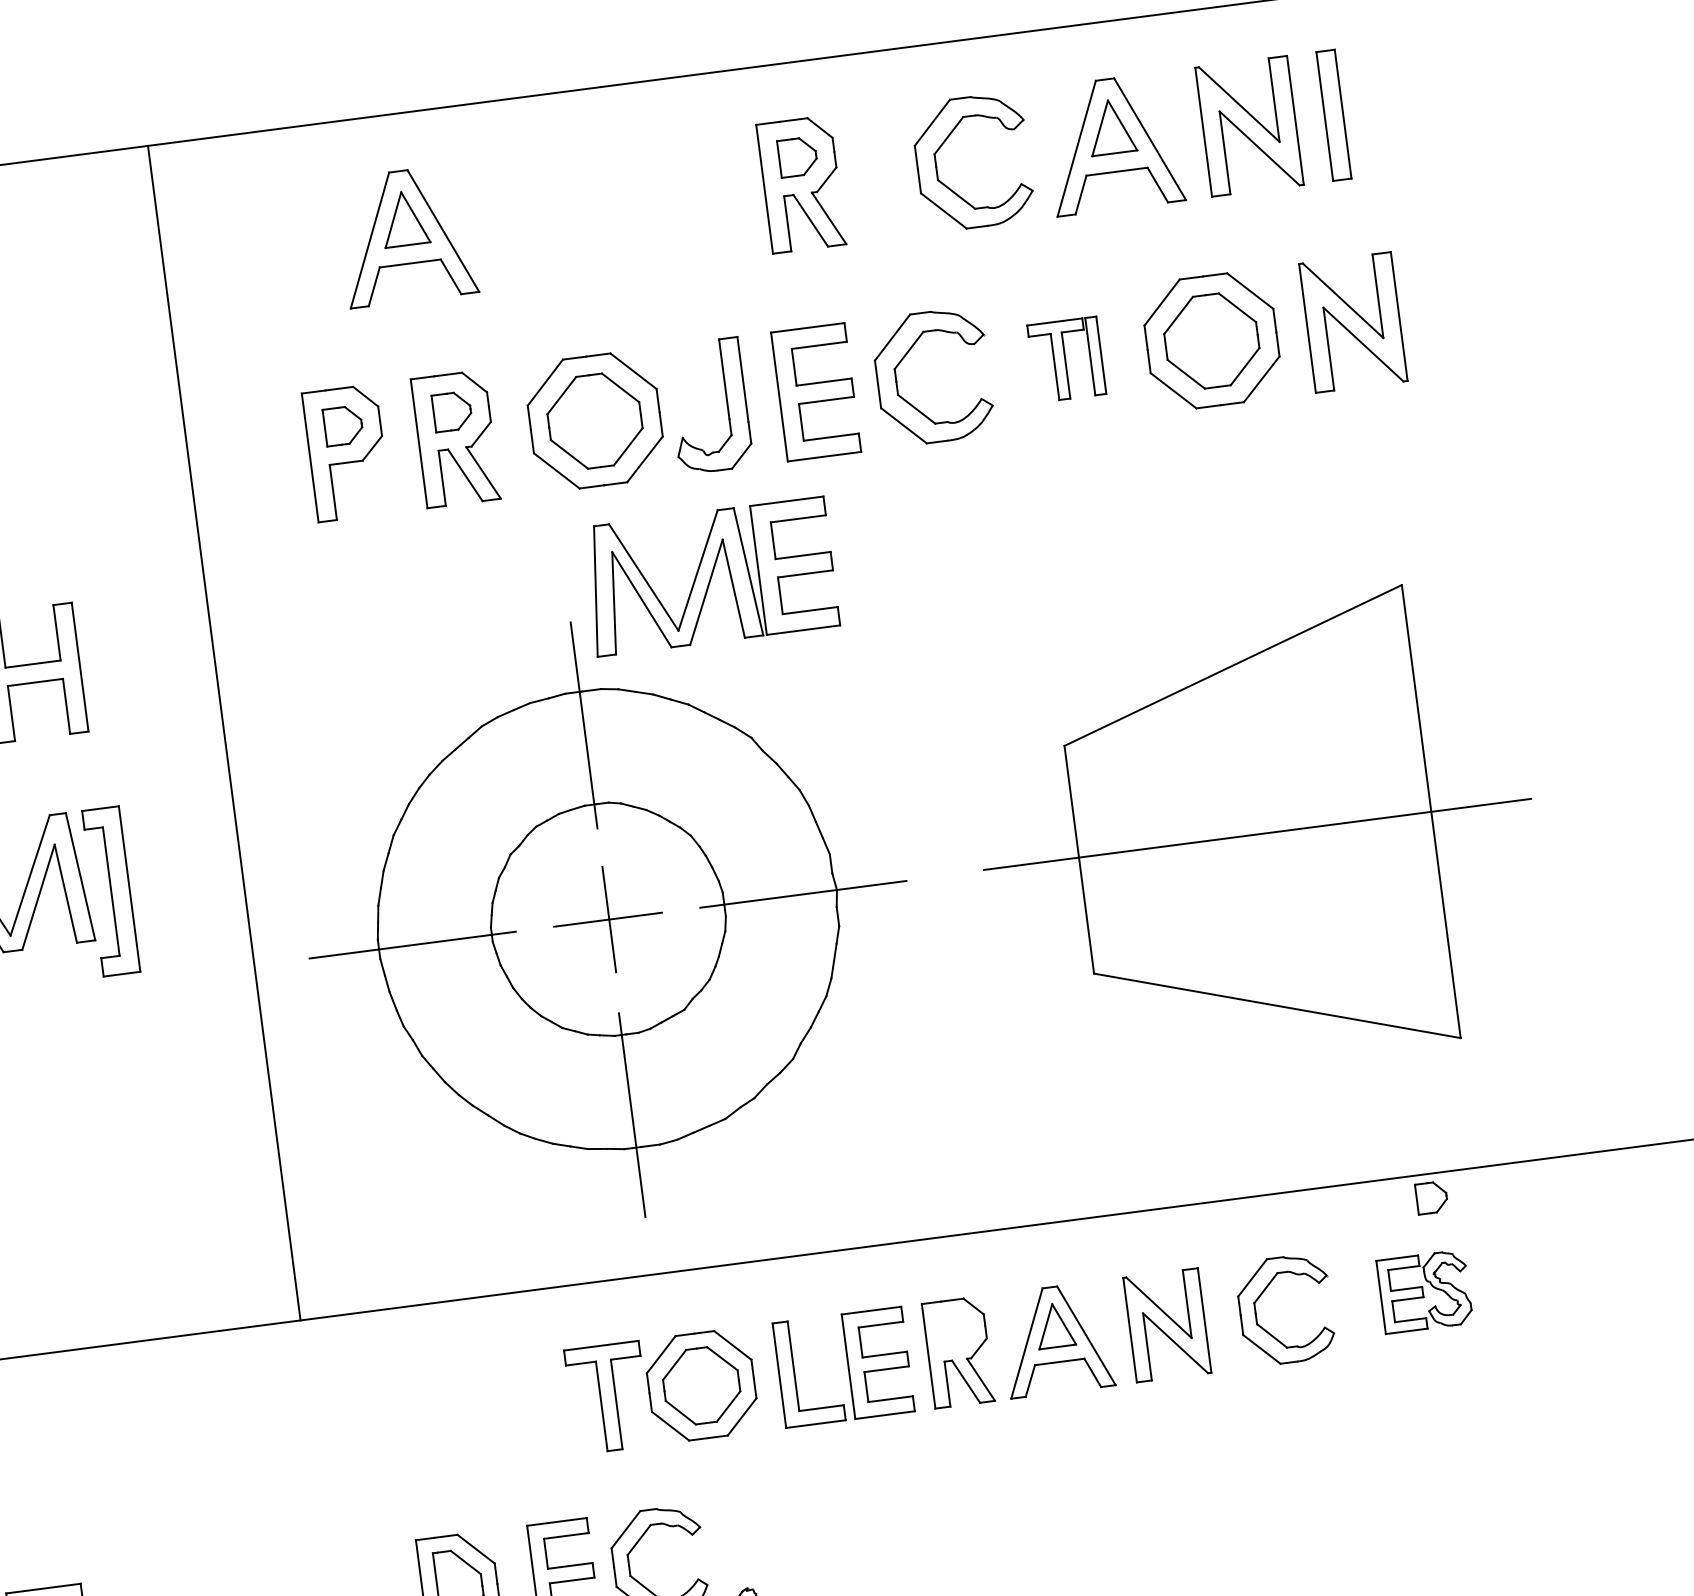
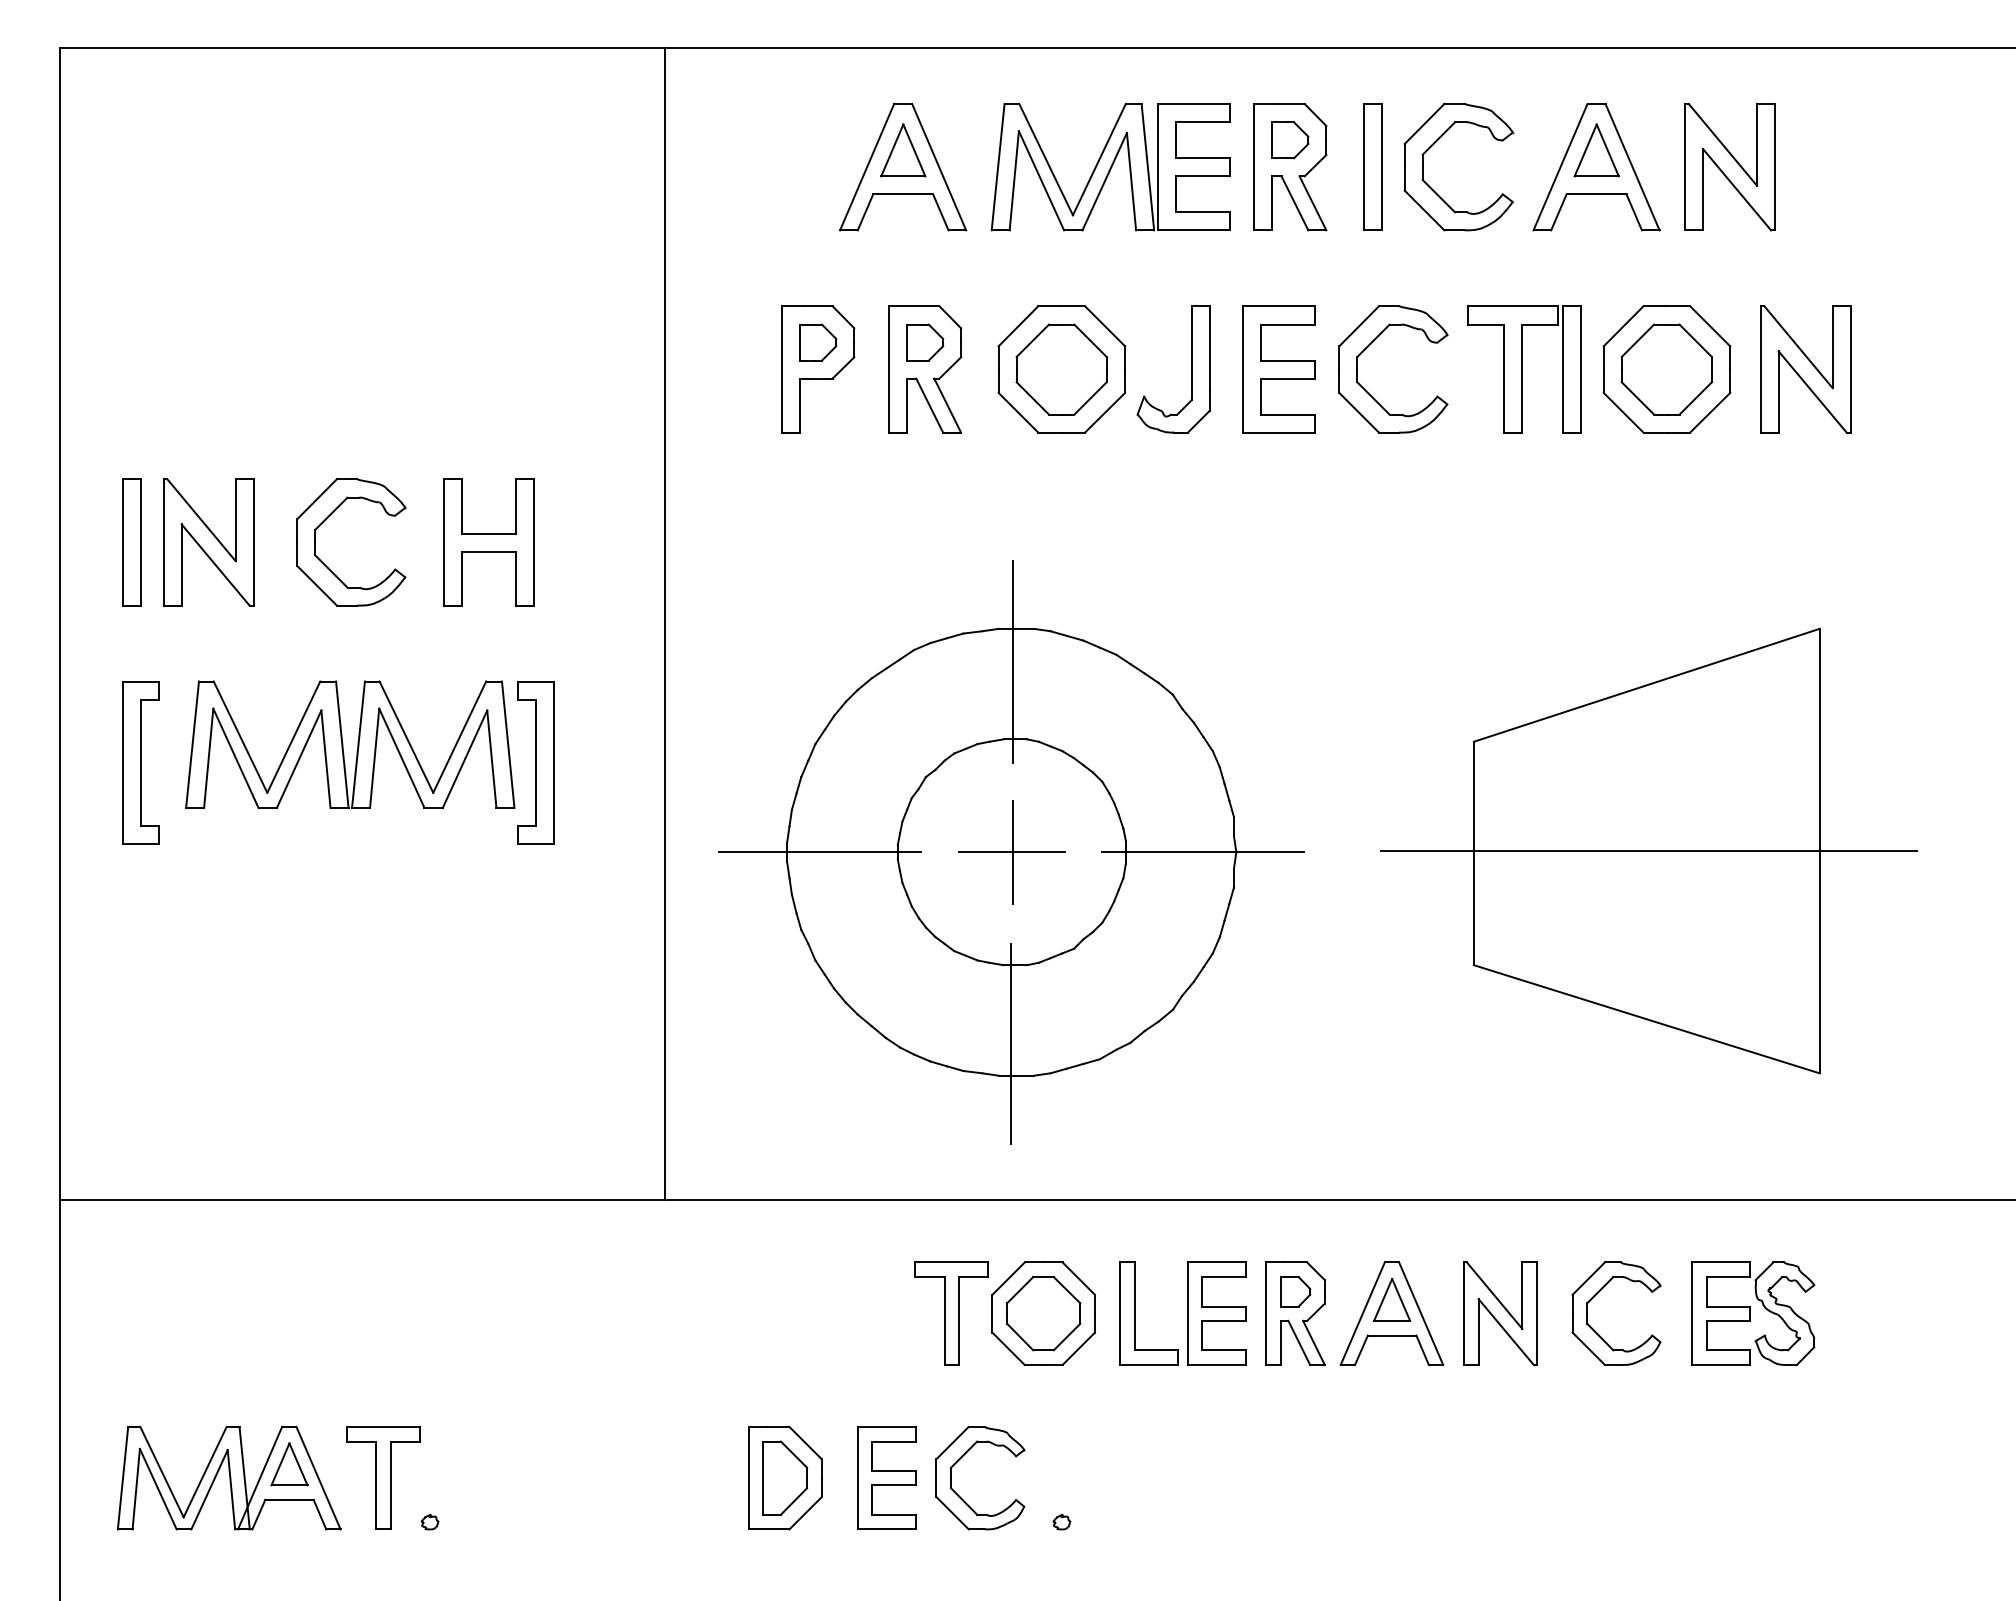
part: (1333, 114) -> (1372, 166), moved
part: (1066, 359) -> (1524, 369), size x1.67
part: (710, 576) -> (1110, 166), moved
part: (1431, 1197) -> (1295, 1291), moved
part: (1425, 1291) -> (1753, 1313), size x1.43

